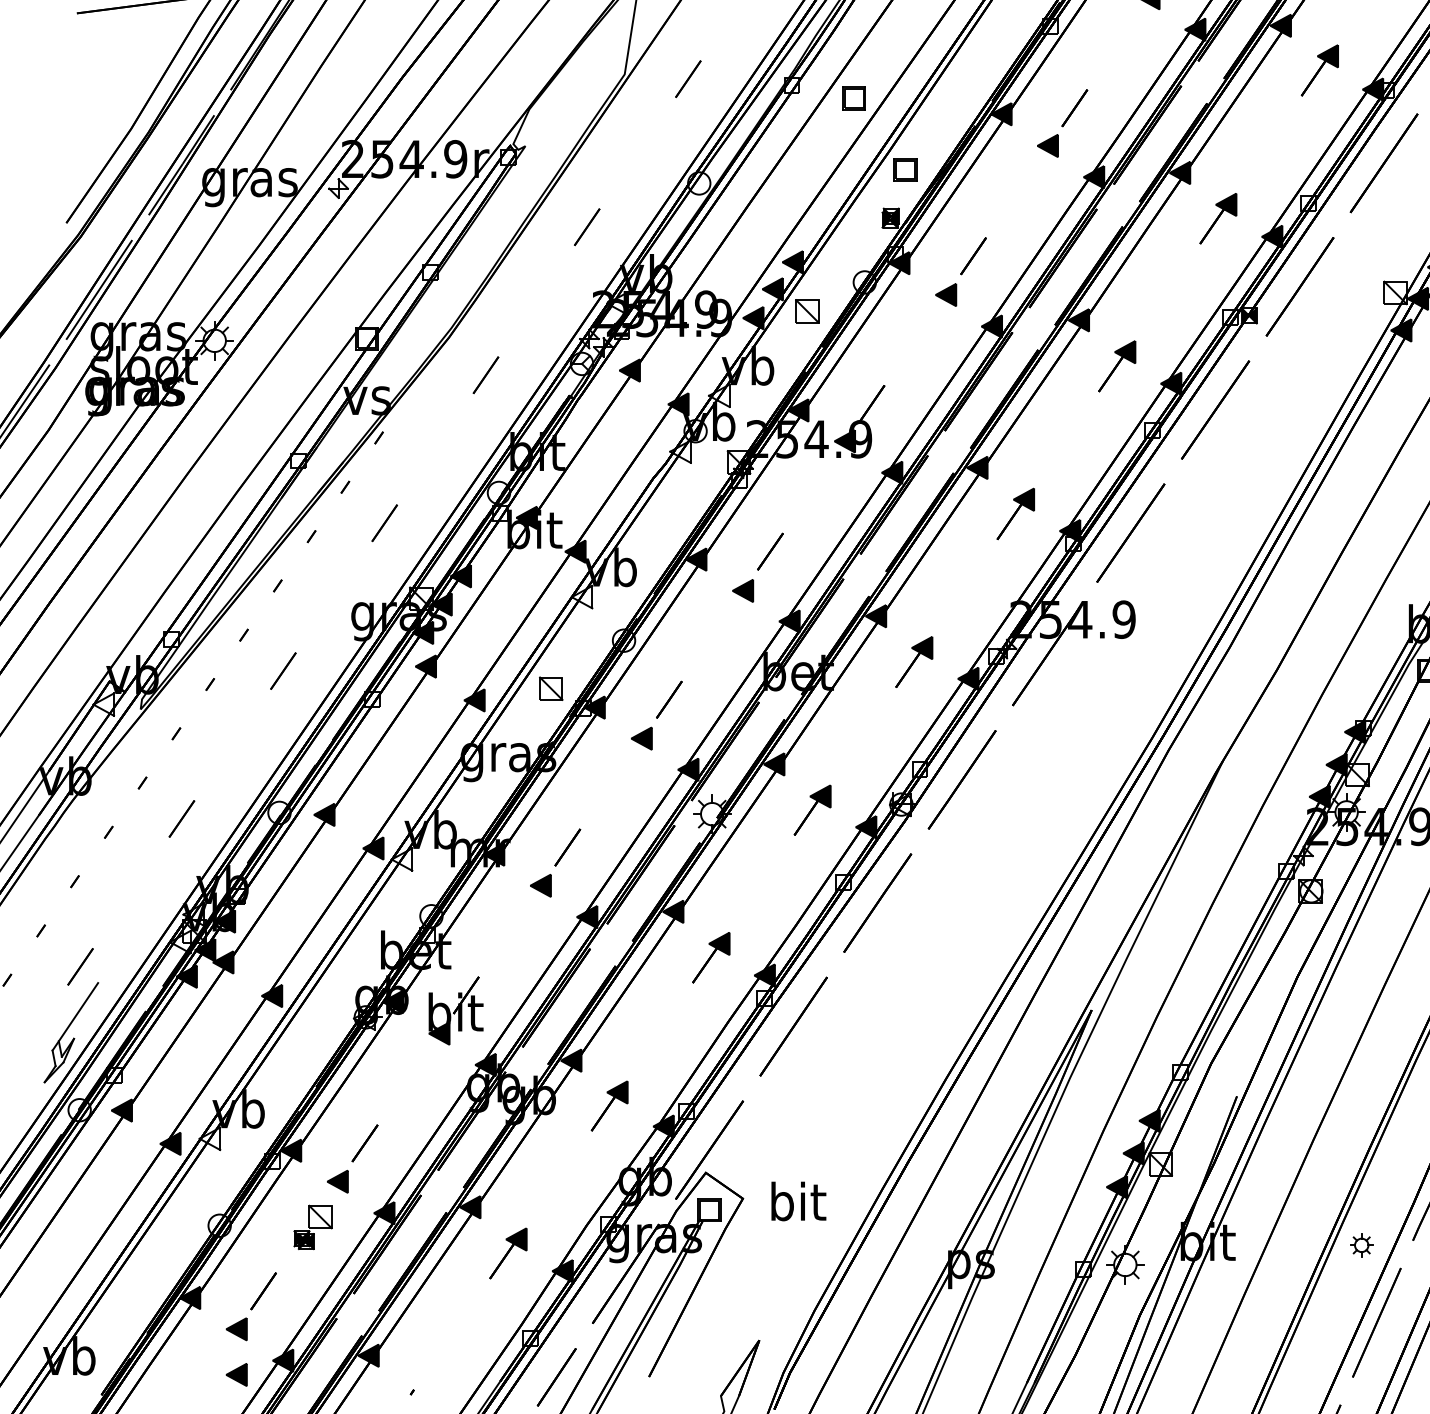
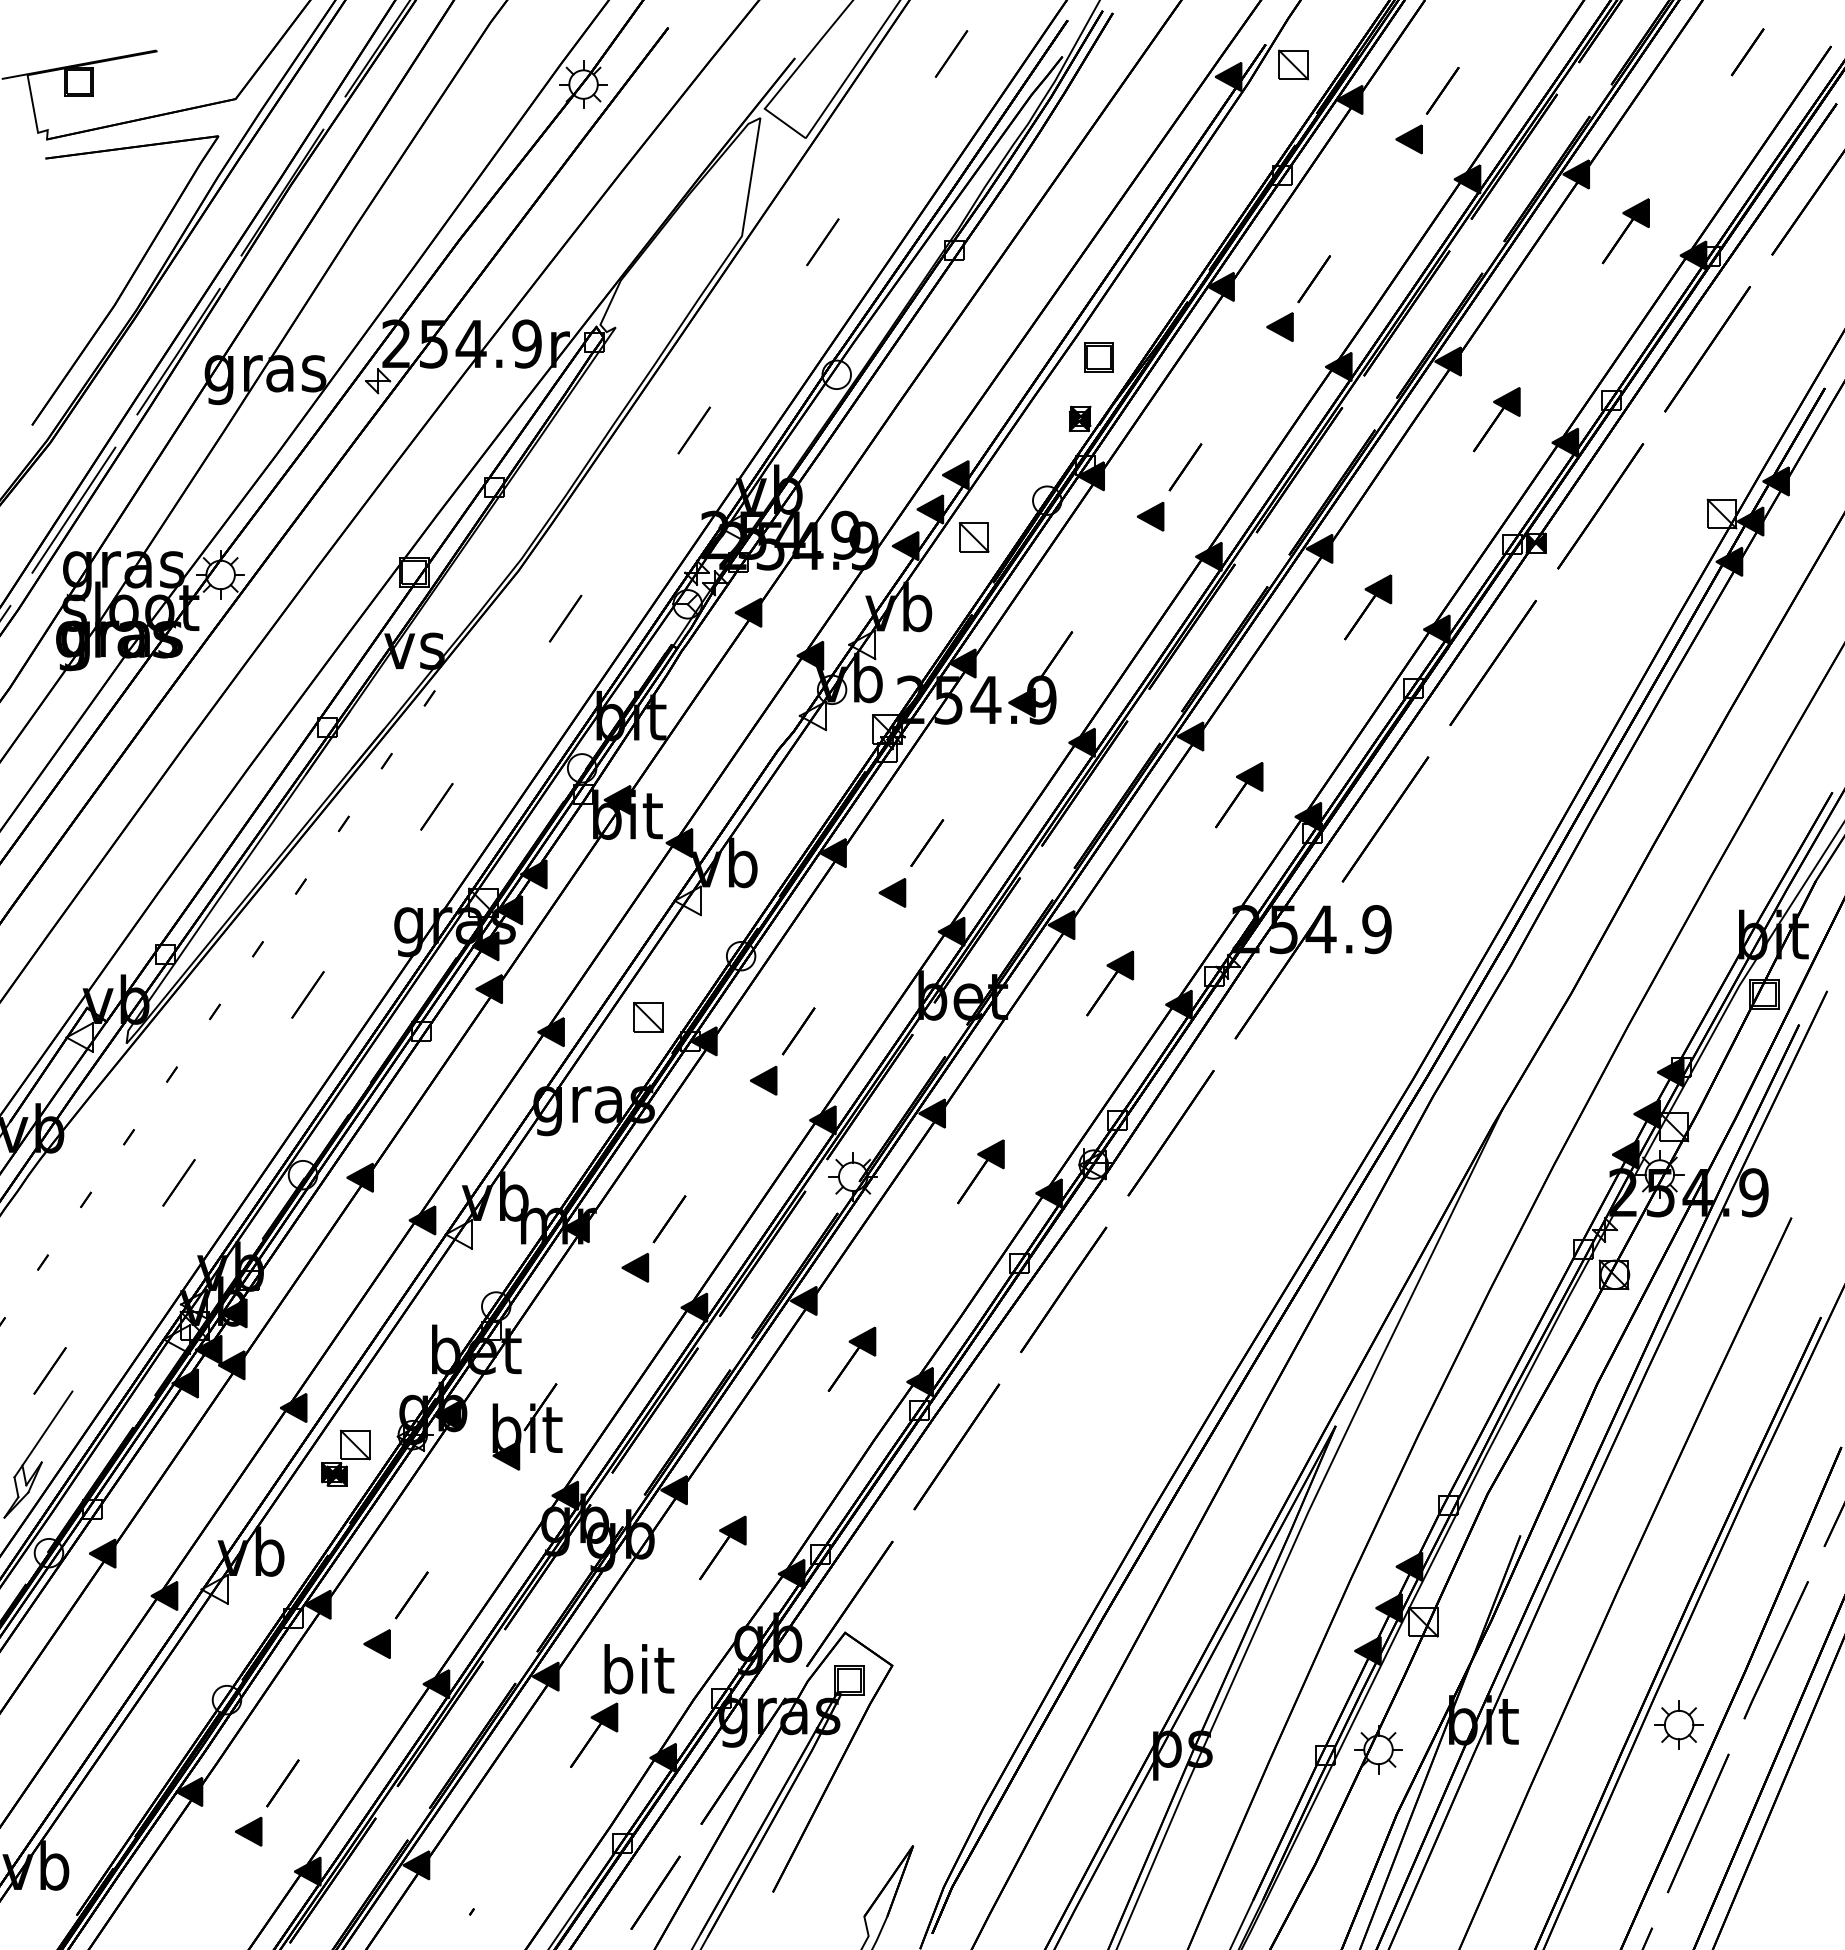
part: (853, 98) -> (1033, 266), removed
text: (798, 1201) -> (639, 1669), moved
part: (312, 1226) -> (345, 1457), moved
part: (1361, 1244) -> (1678, 1724), size x1.67
part: (236, 1374) -> (248, 1889), removed

